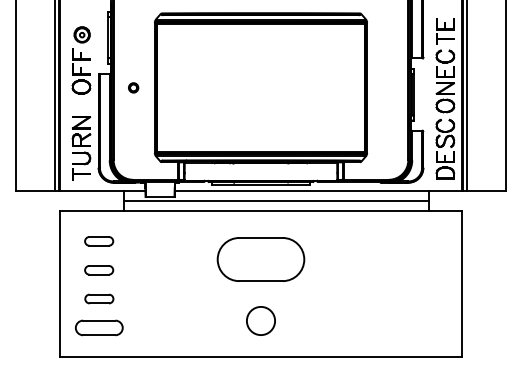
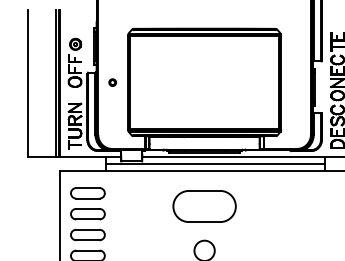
part: (98, 241) -> (87, 193), size x1.67
part: (98, 270) -> (87, 214), size x1.67
part: (99, 298) -> (88, 234), size x1.67

